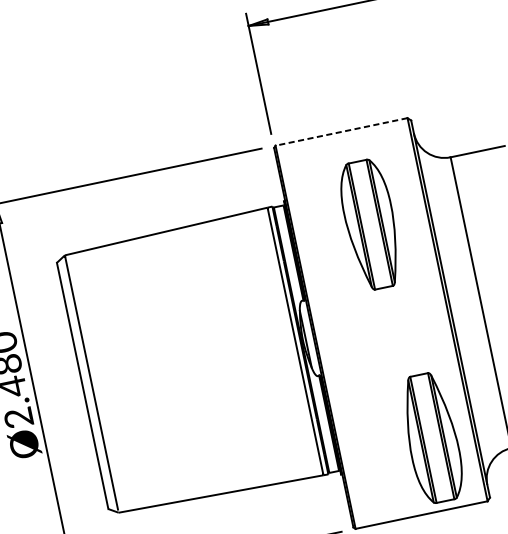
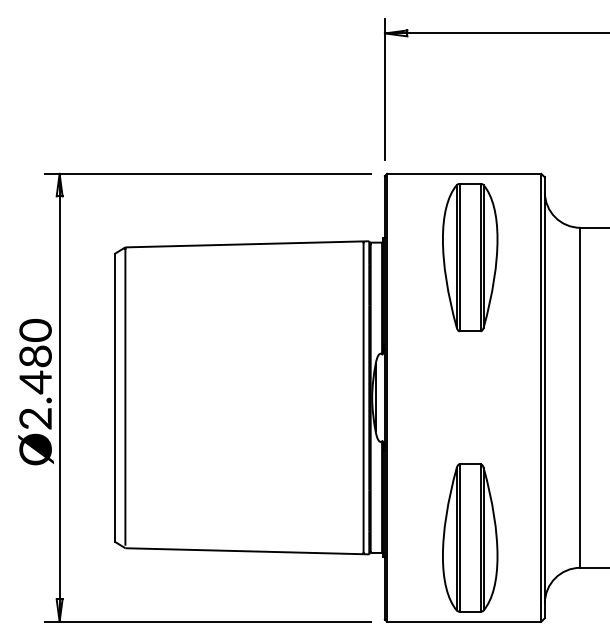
line: (340, 131) -> (463, 173), dashed -> solid
part: (371, 224) -> (470, 257), moved
part: (432, 437) -> (470, 537), moved

